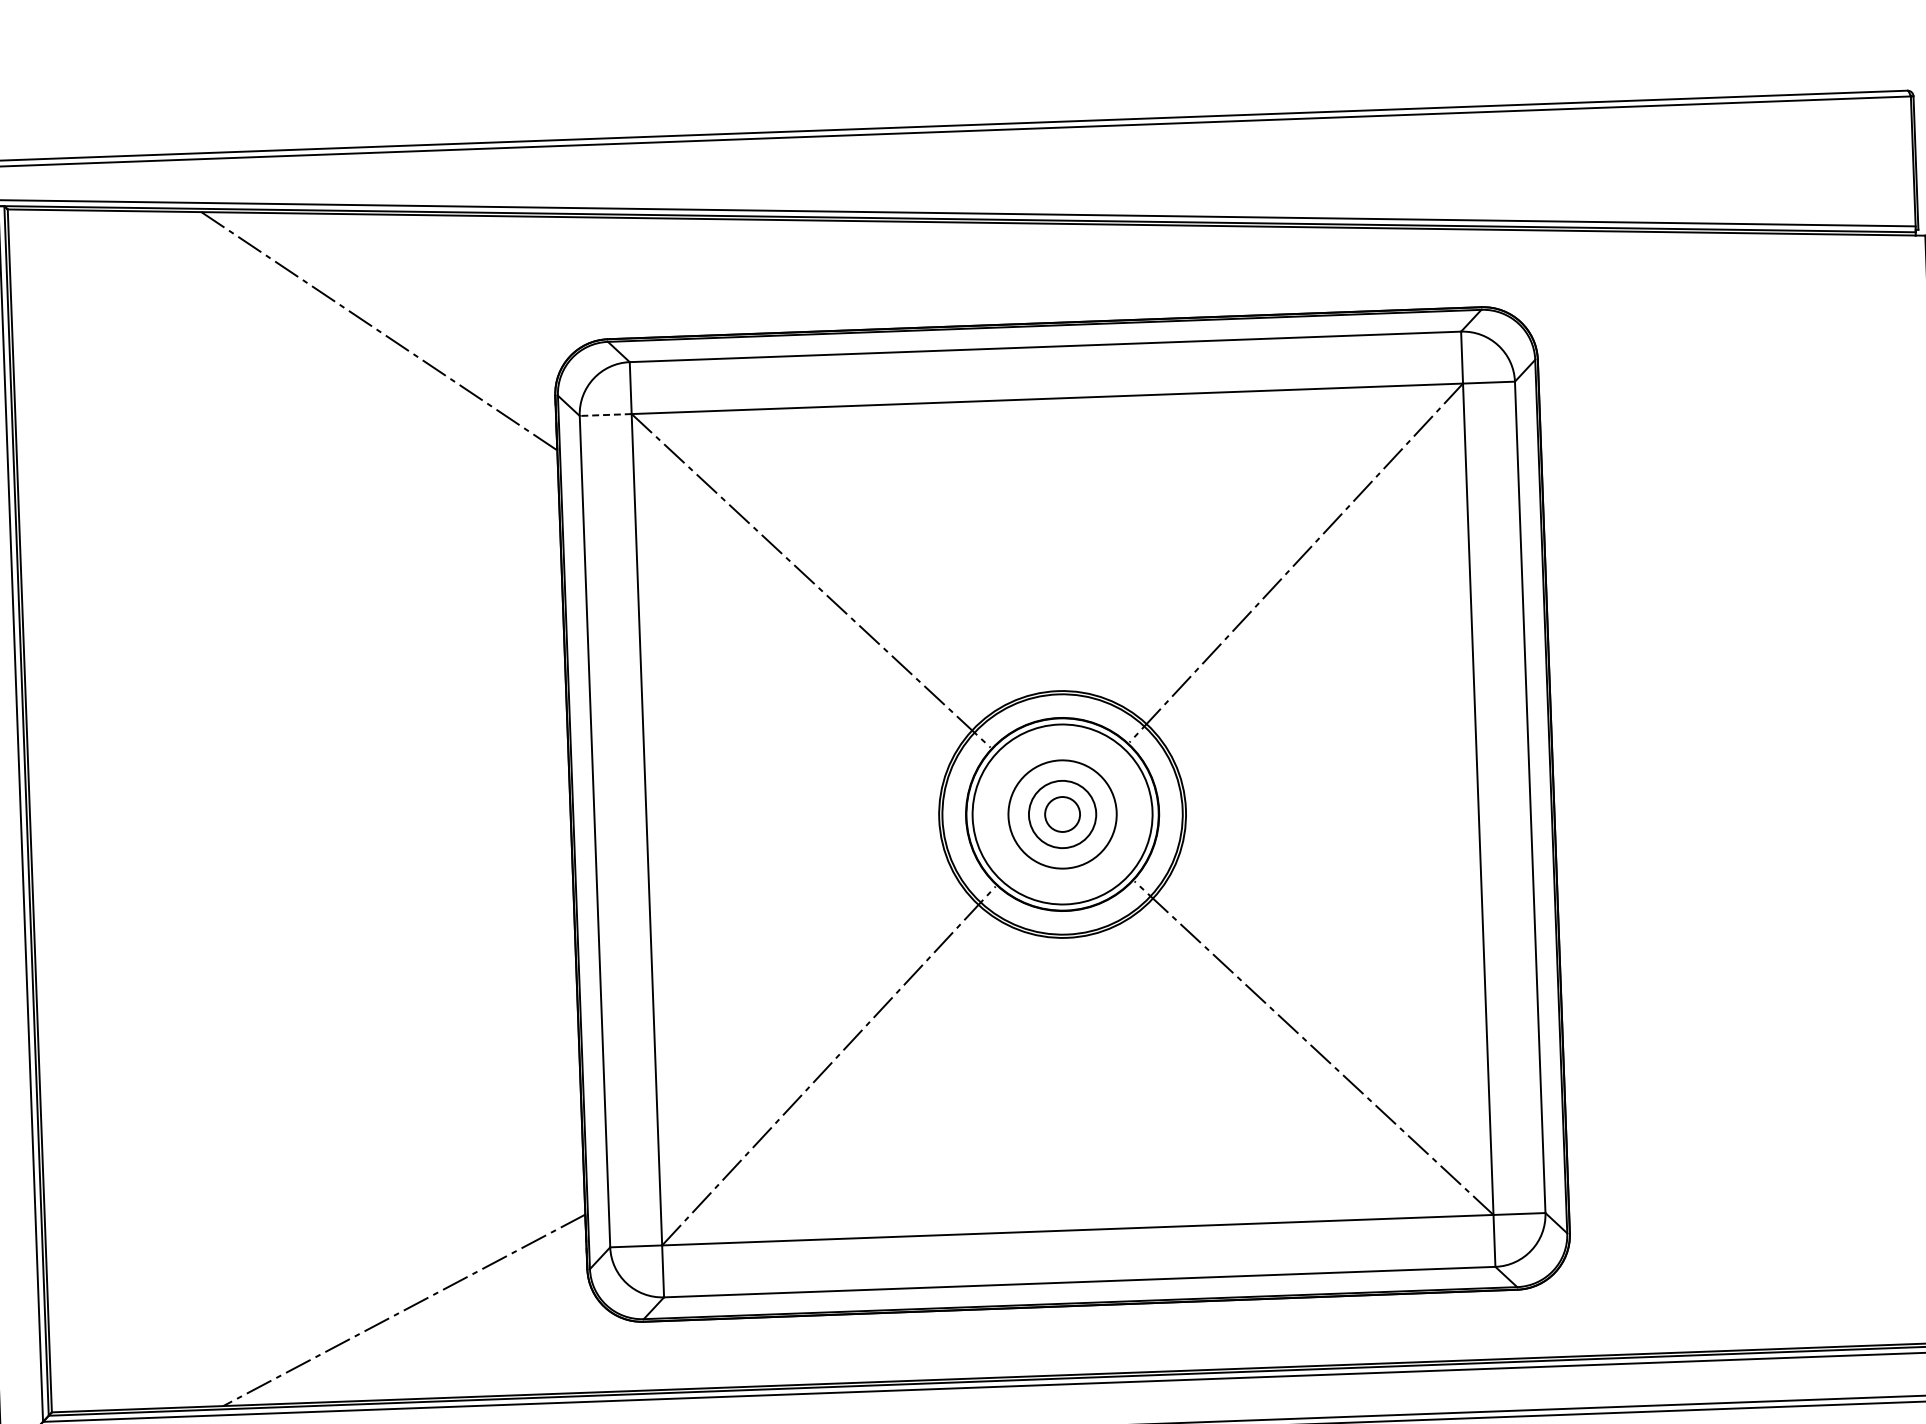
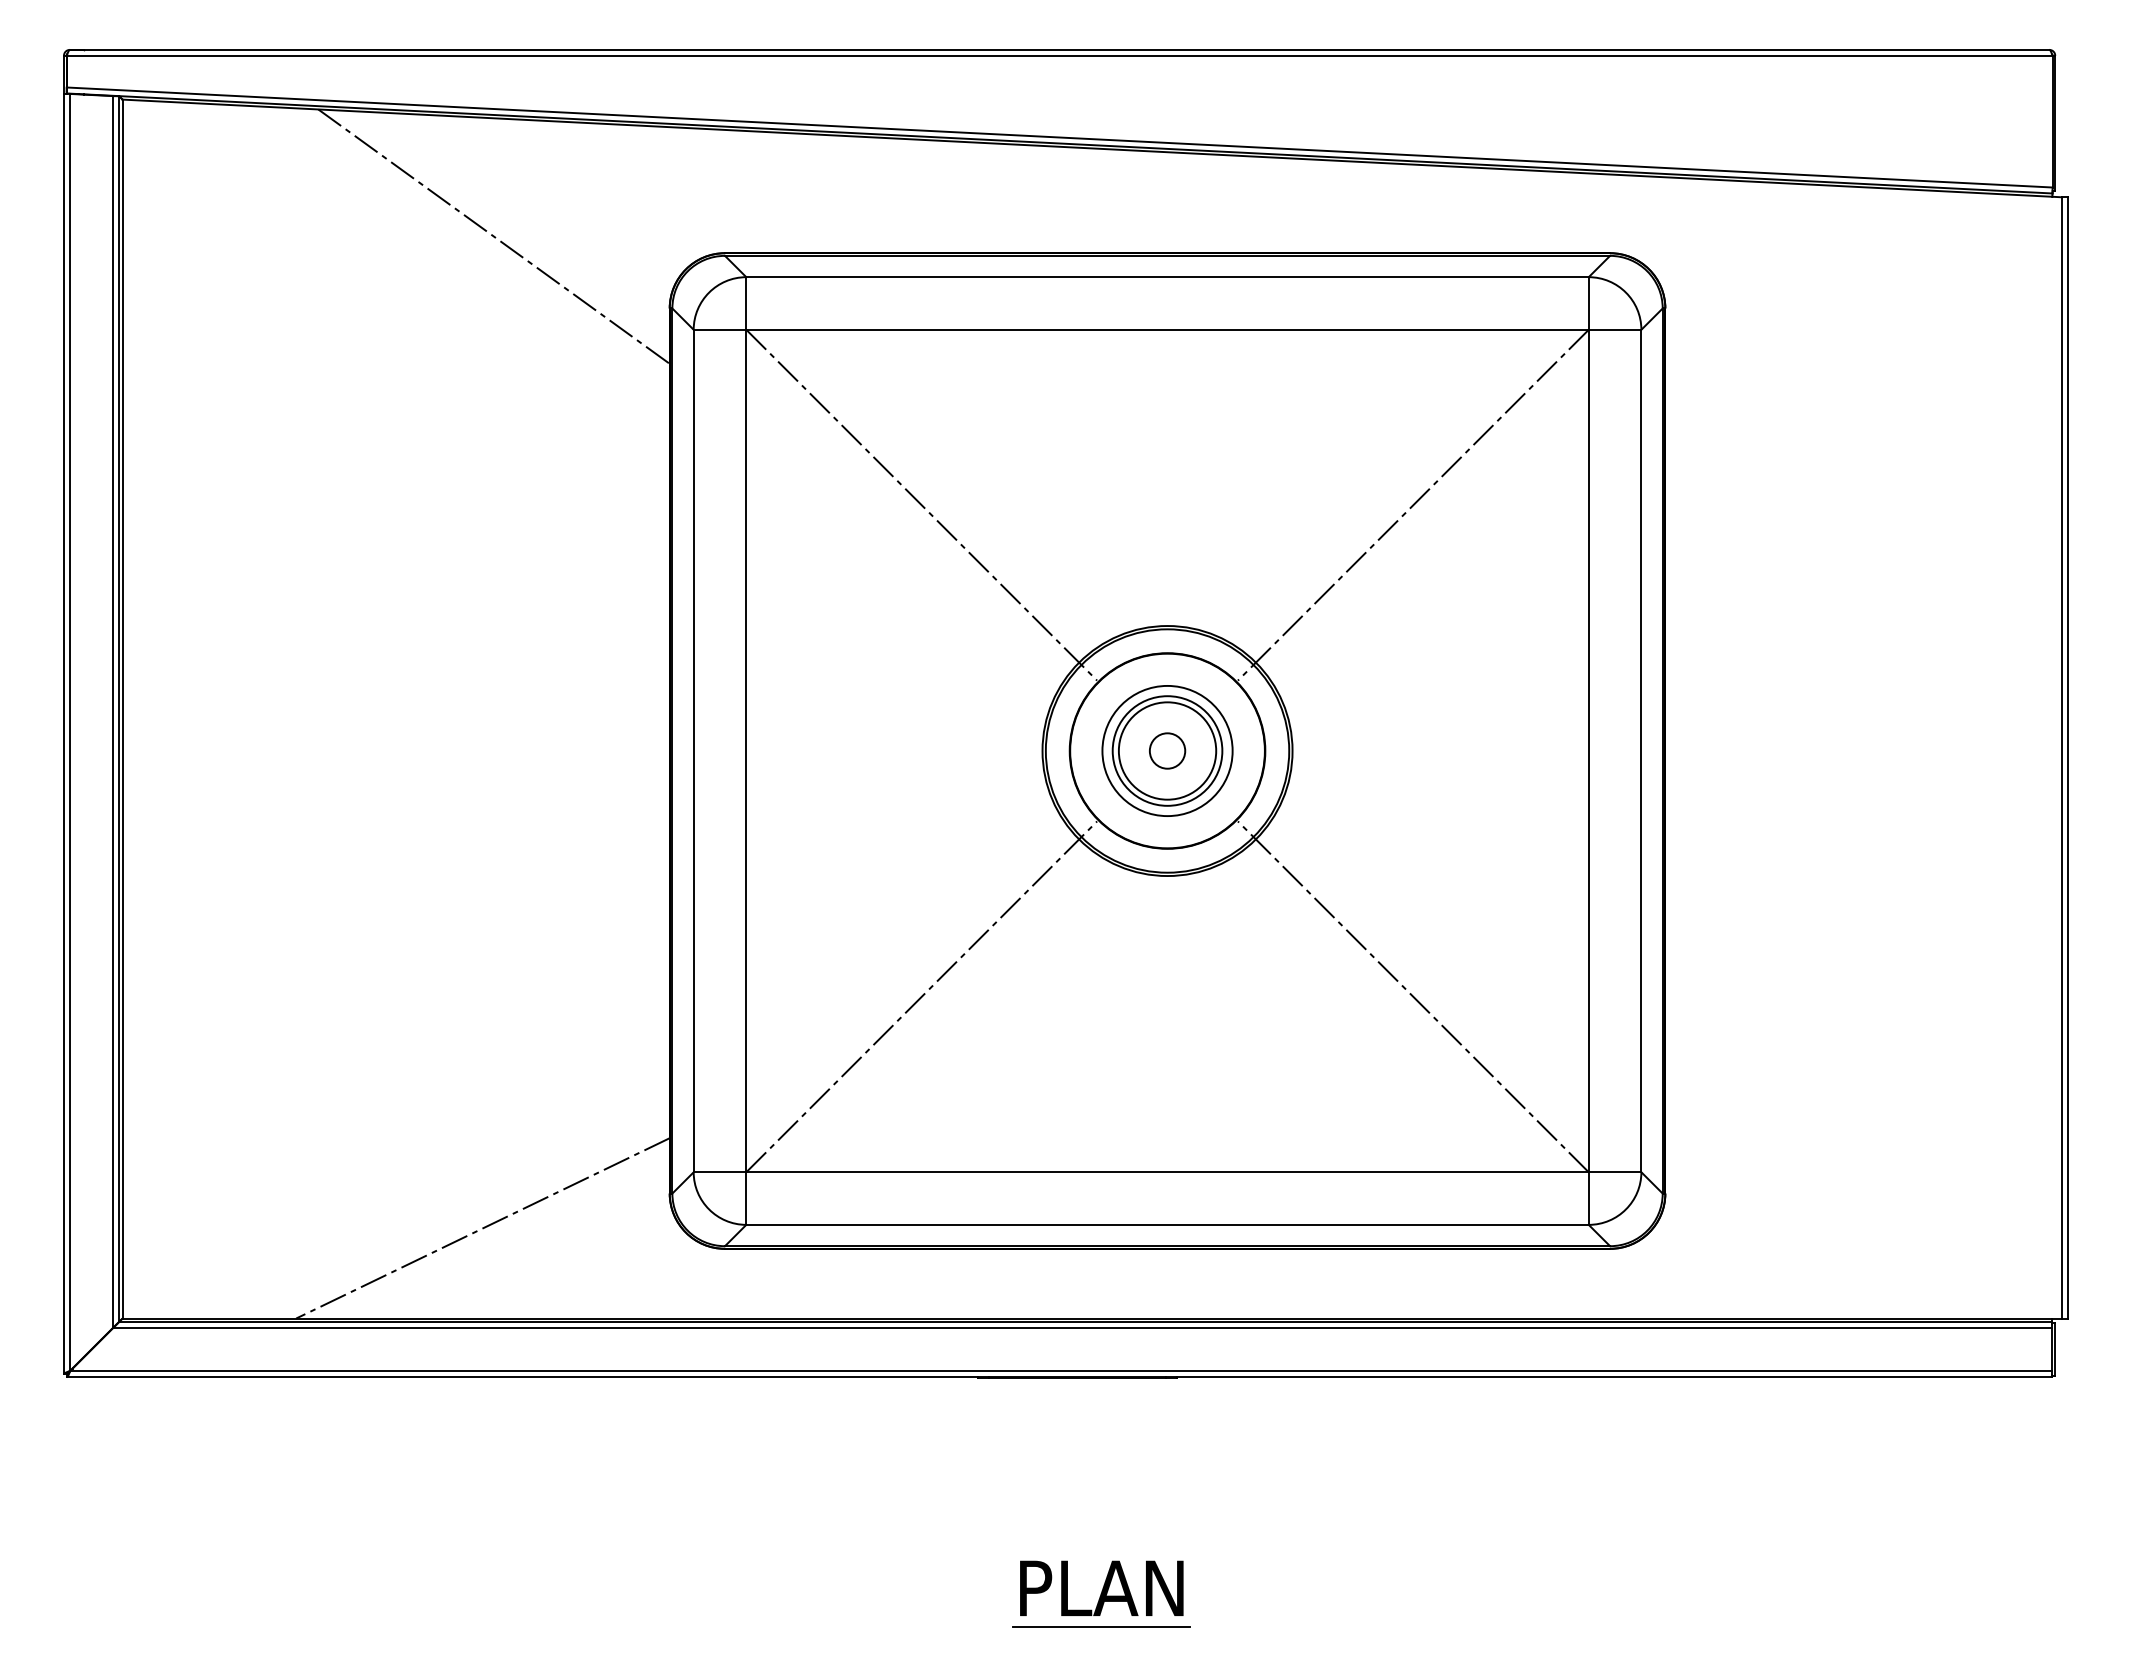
line: (605, 414) -> (719, 329), dashed -> solid
circle: (1062, 813) -> (1167, 750), size x0.71
circle: (1062, 813) -> (1167, 750), size x1.43

